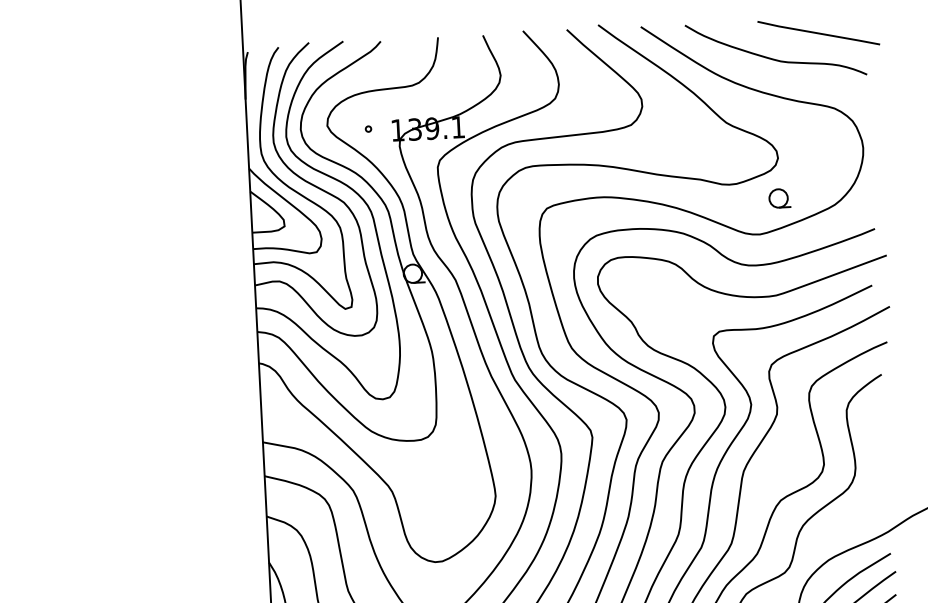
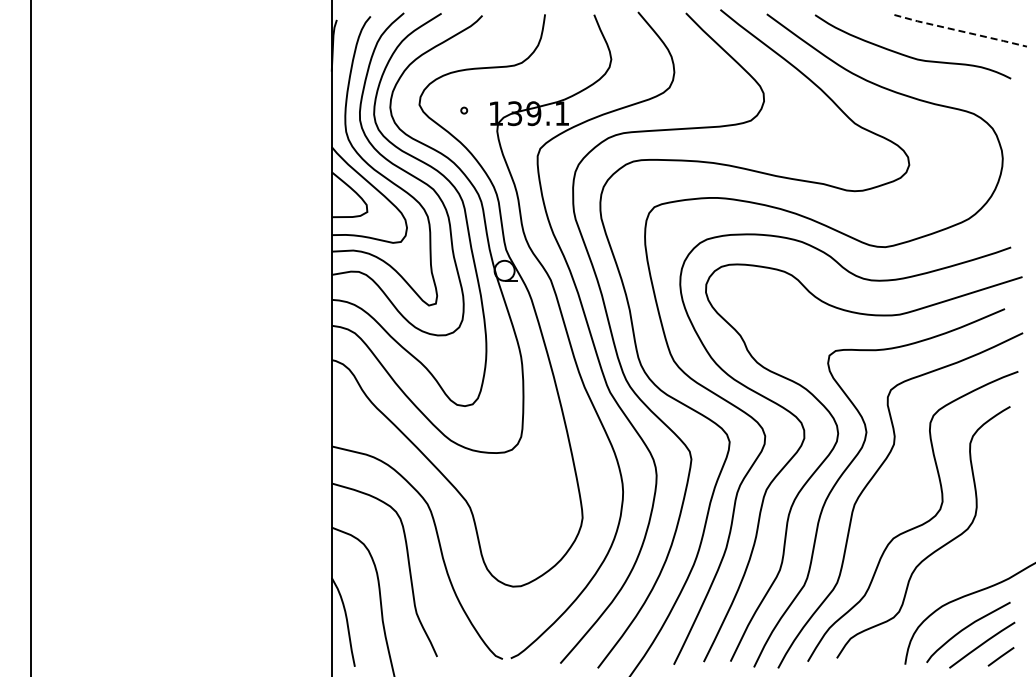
line: (818, 33) -> (960, 31), solid -> dashed
part: (779, 198) -> (908, 208), removed

